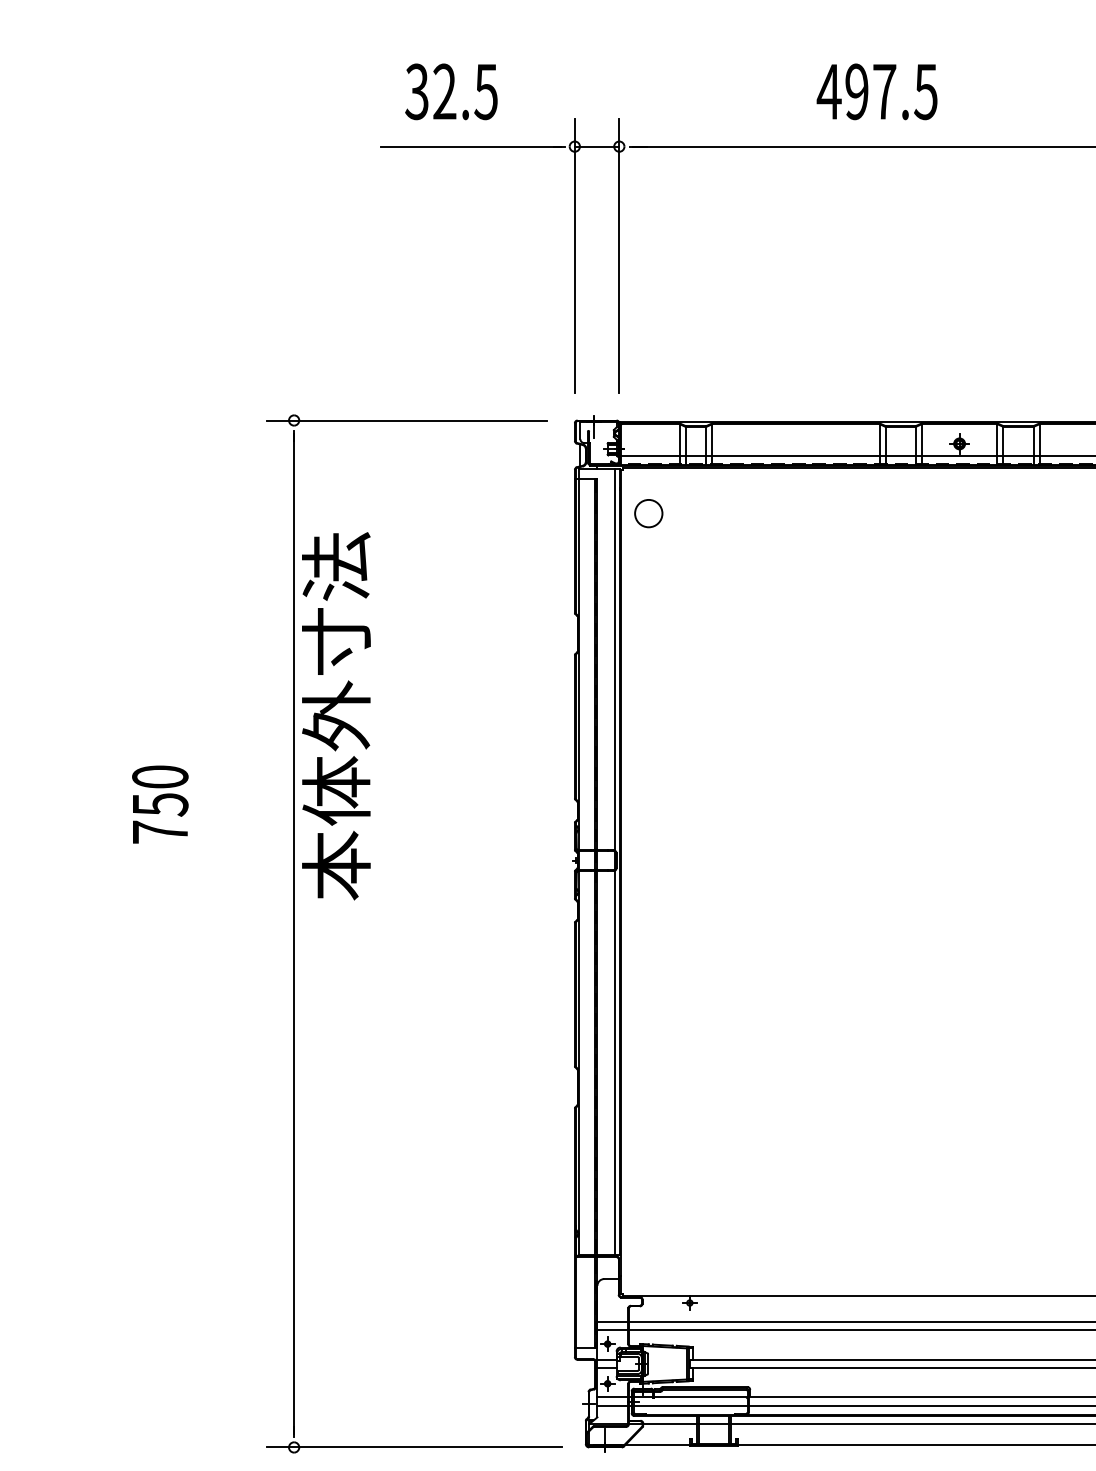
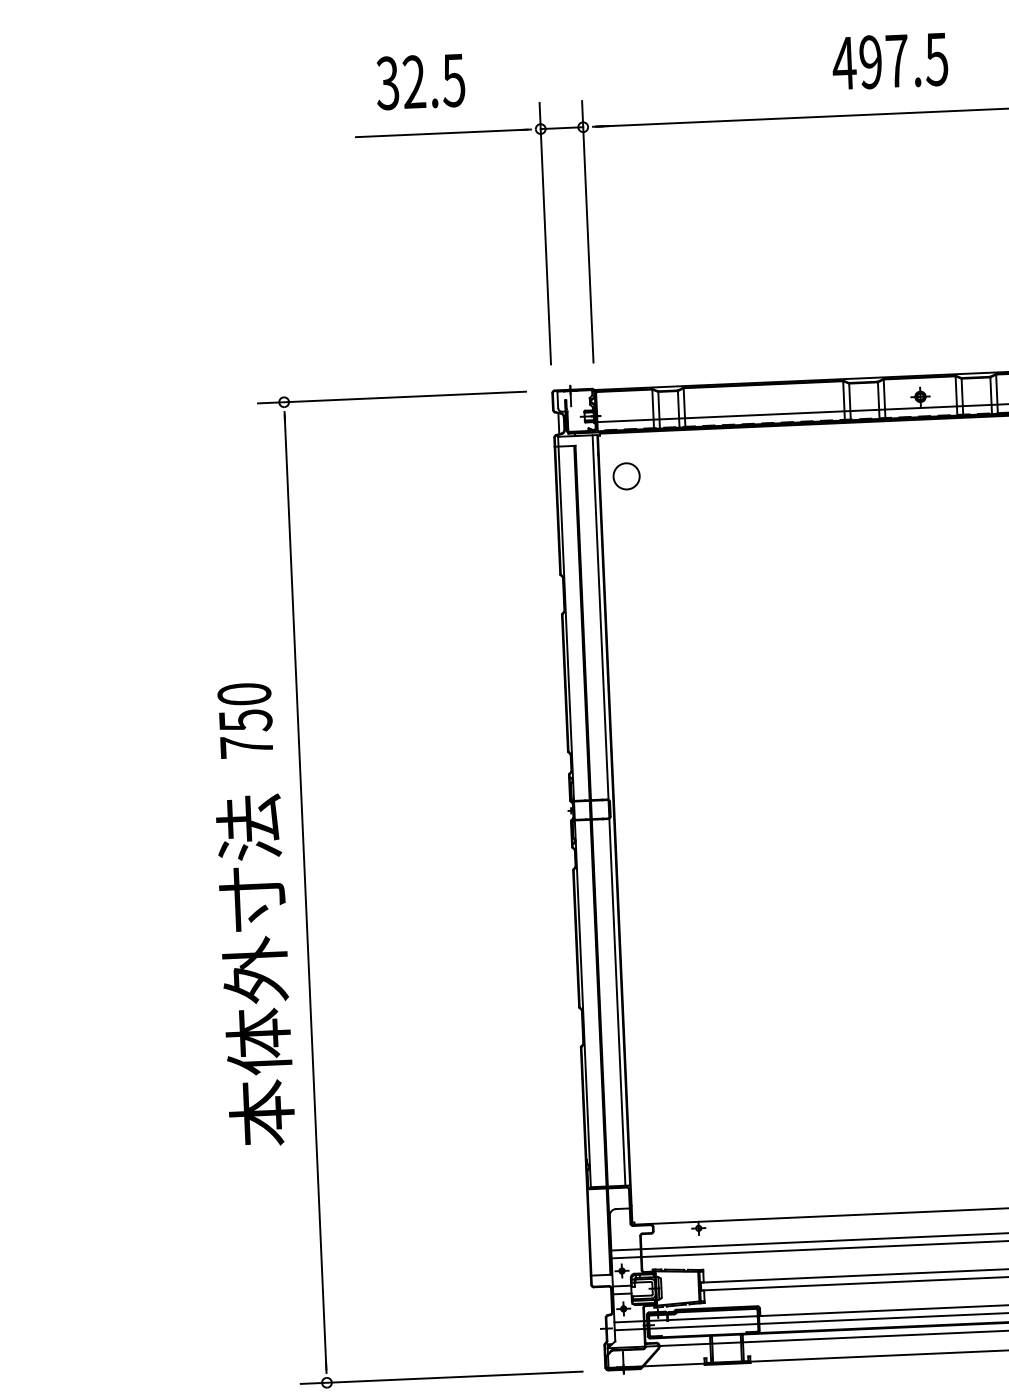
text: (876, 91) -> (889, 61), moved
text: (336, 716) -> (255, 970), moved
text: (160, 804) -> (245, 720), moved

